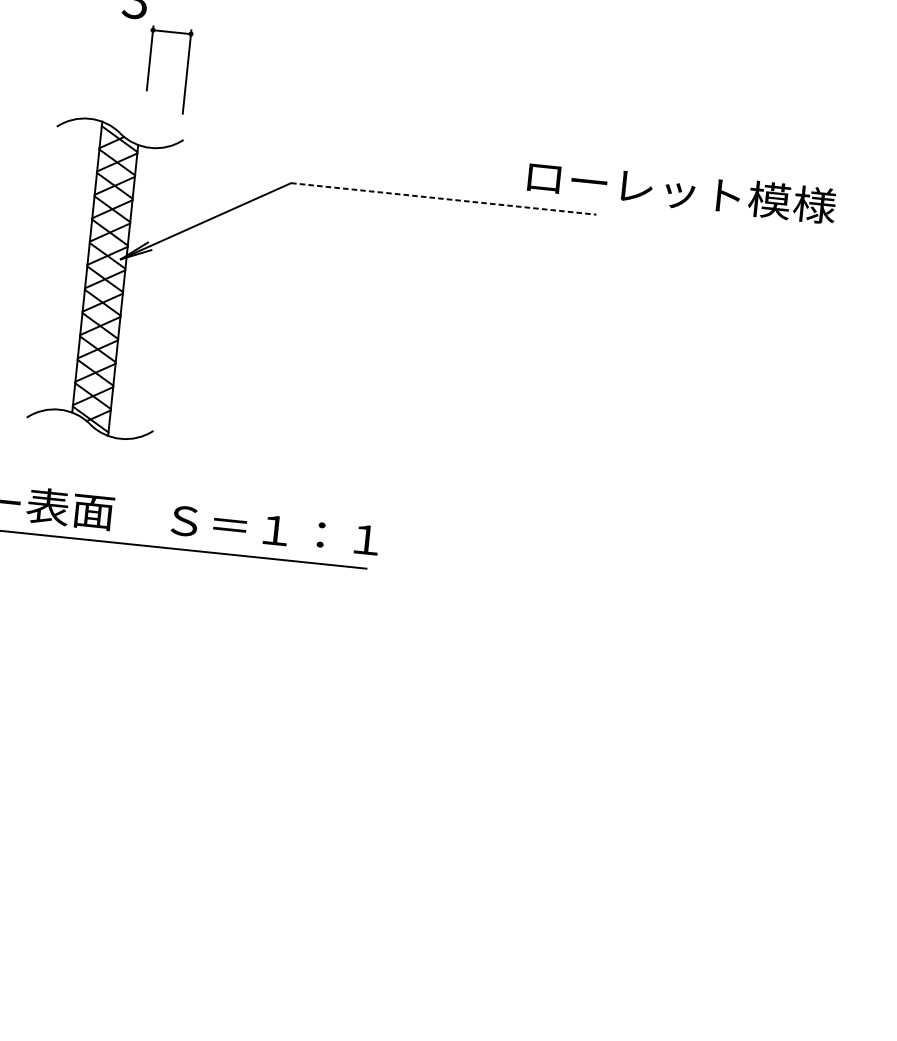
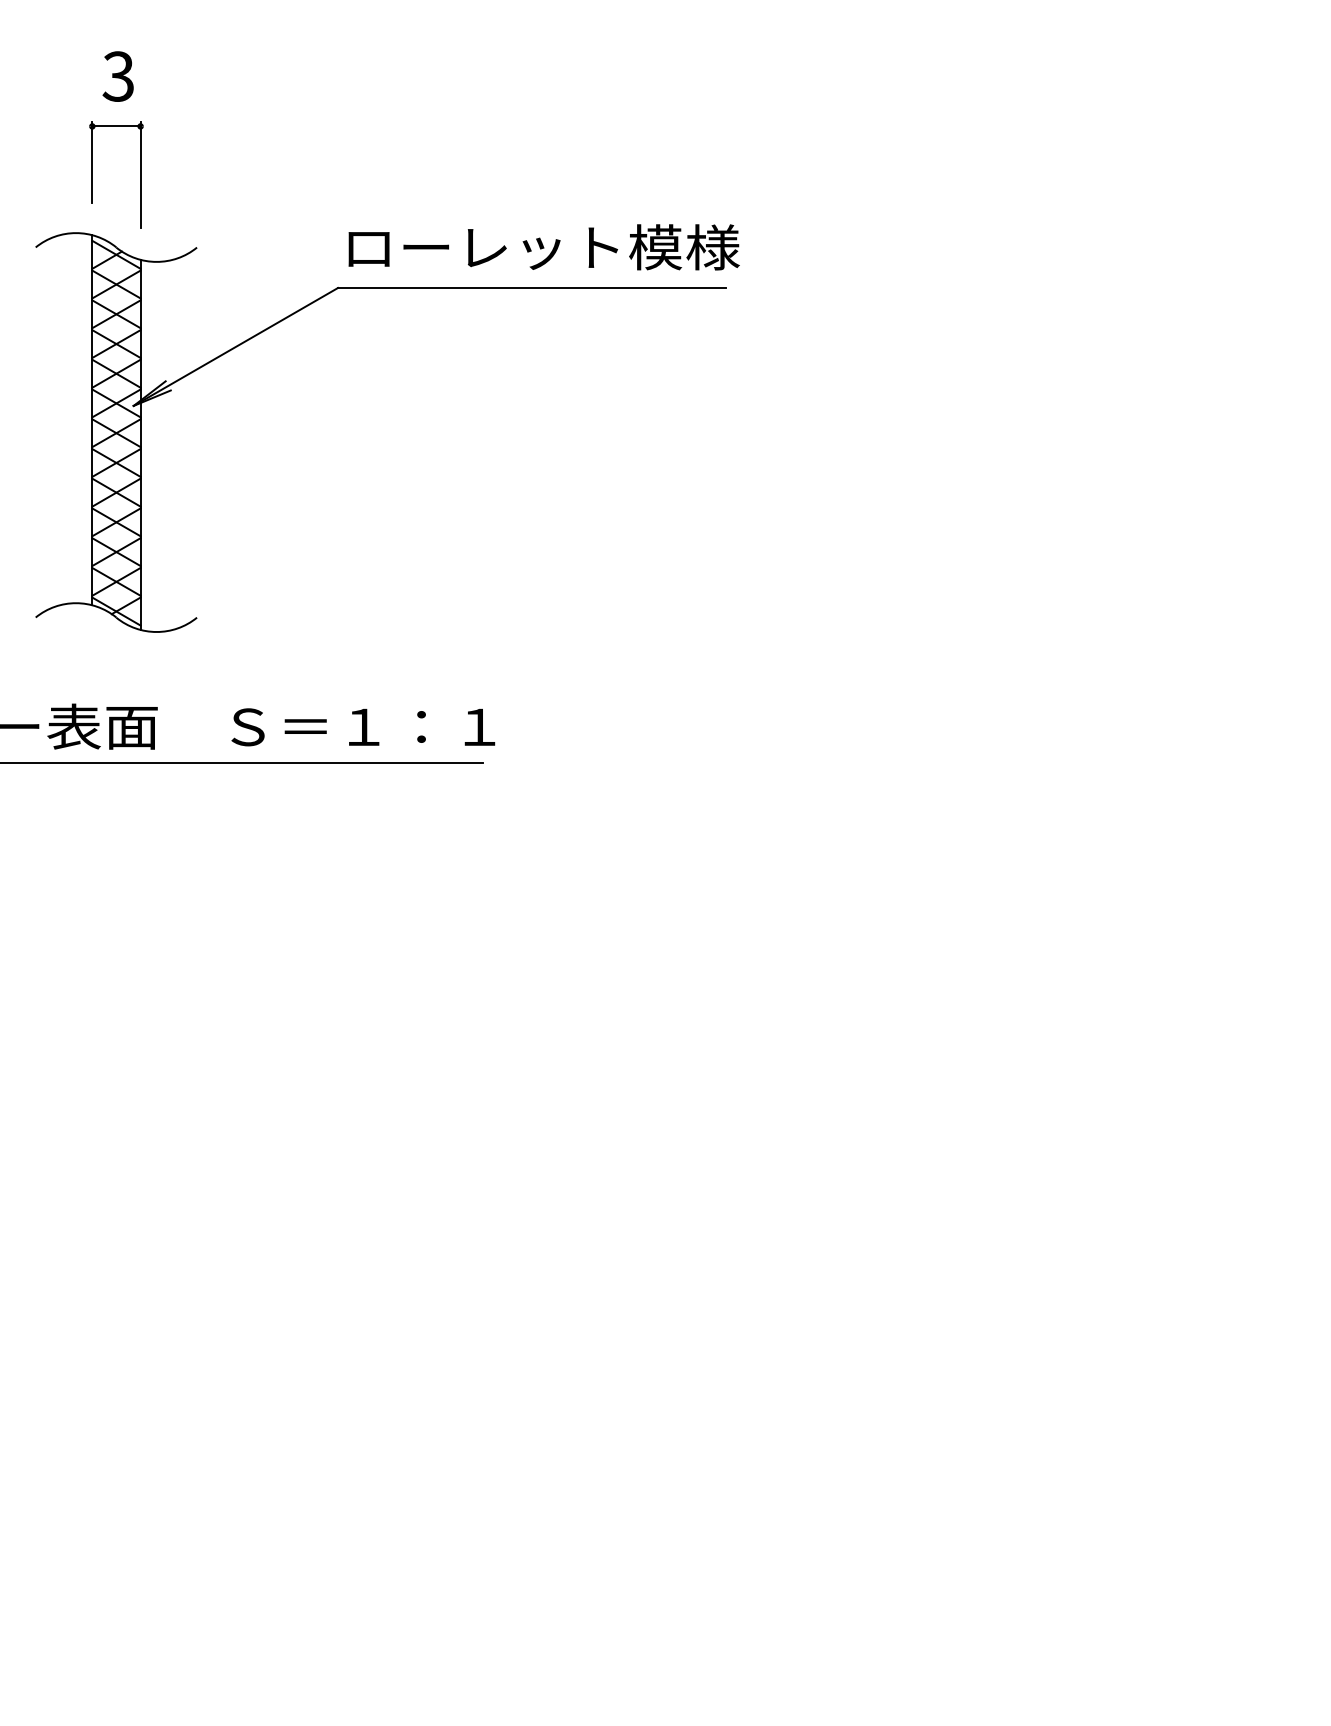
part: (149, 68) -> (92, 174), moved
text: (681, 191) -> (543, 247), moved
line: (444, 198) -> (532, 287), dashed -> solid

